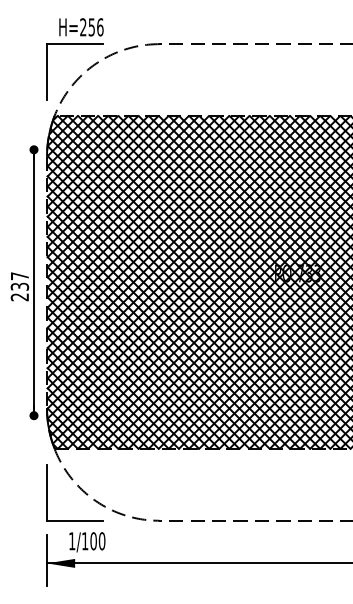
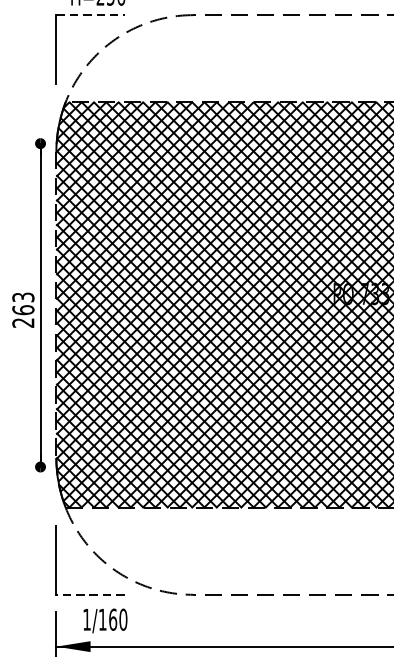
line: (75, 44) -> (91, 15), solid -> dashed
text: (19, 281) -> (22, 303), 237 -> 263
line: (74, 520) -> (89, 594), solid -> dashed
text: (93, 541) -> (112, 620), 1/100 -> 1/160

